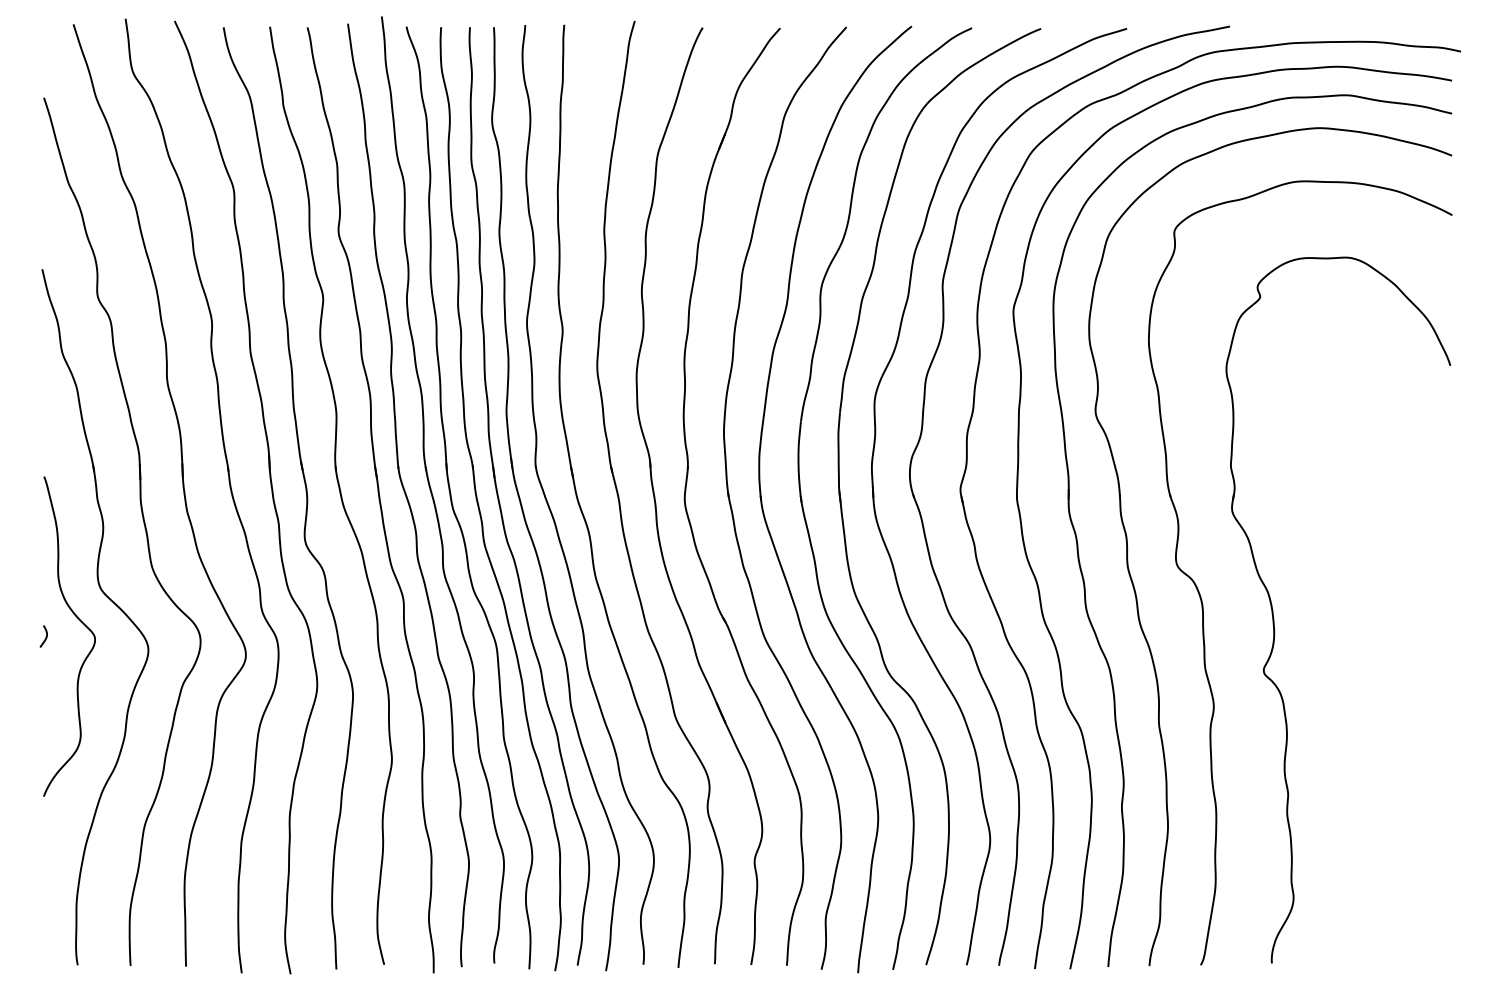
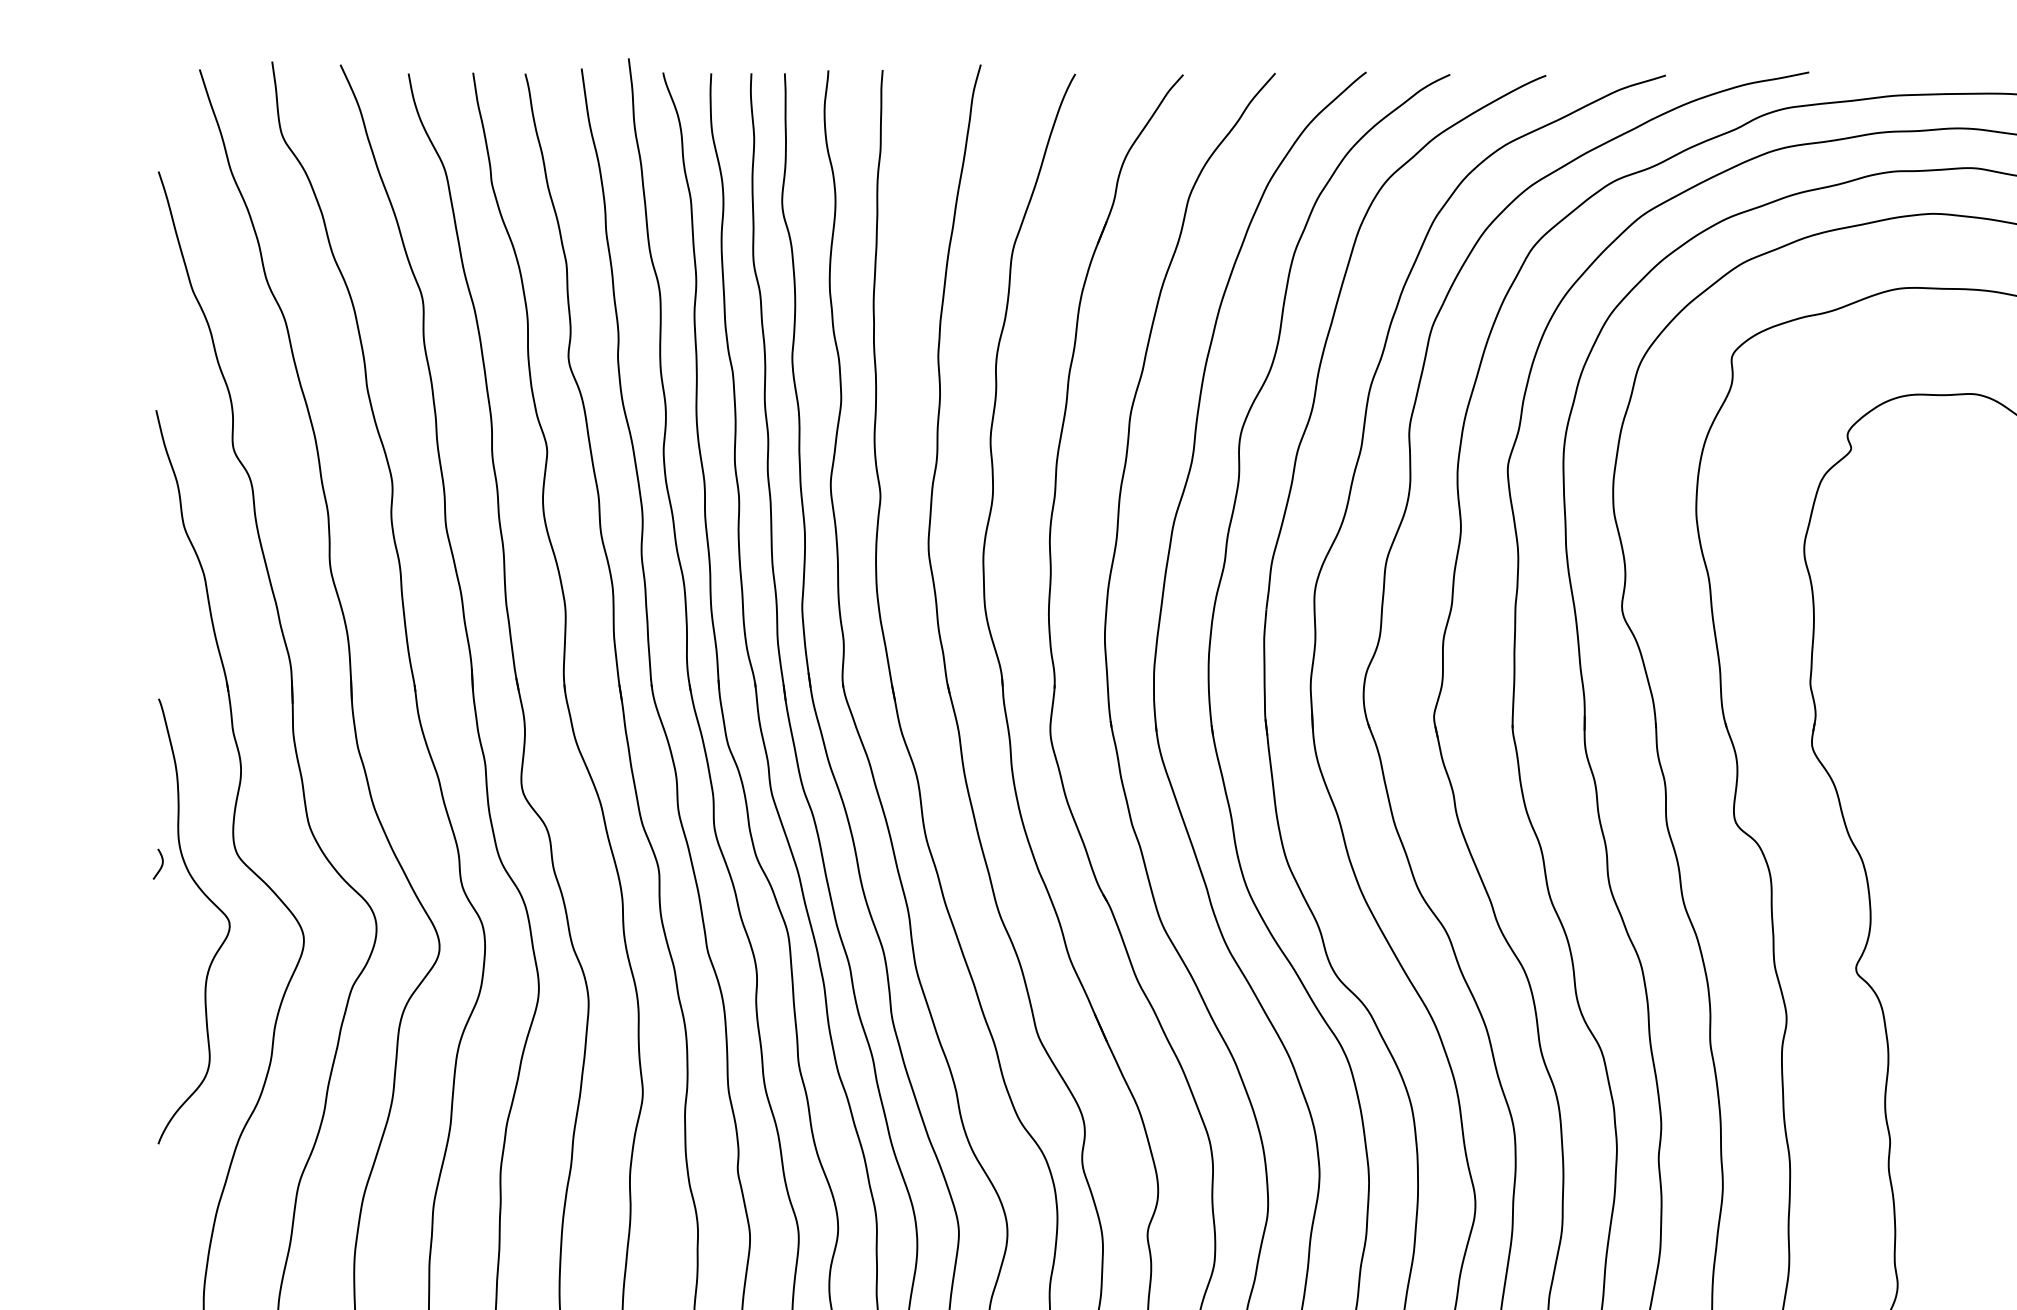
curve: (45, 636) -> (160, 864), moved

